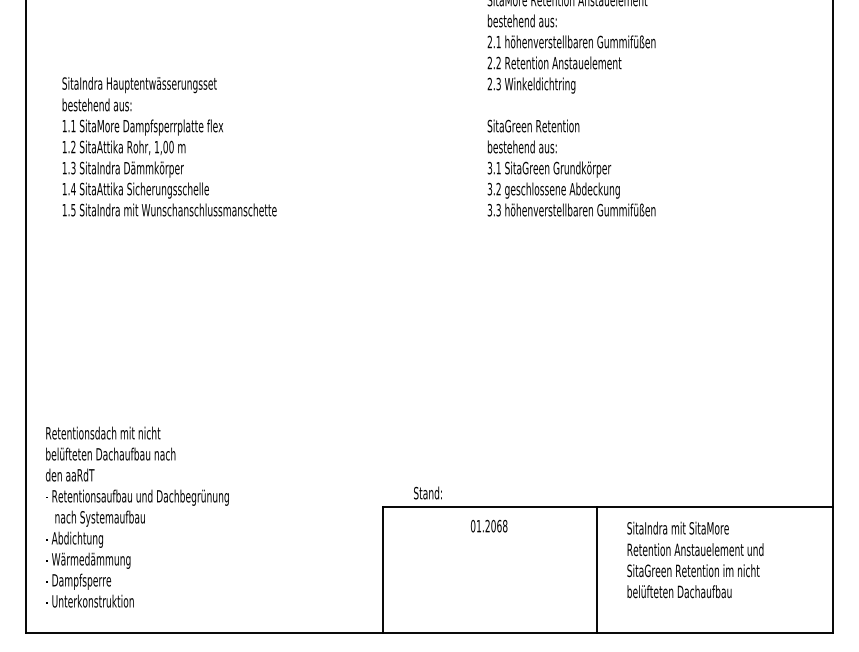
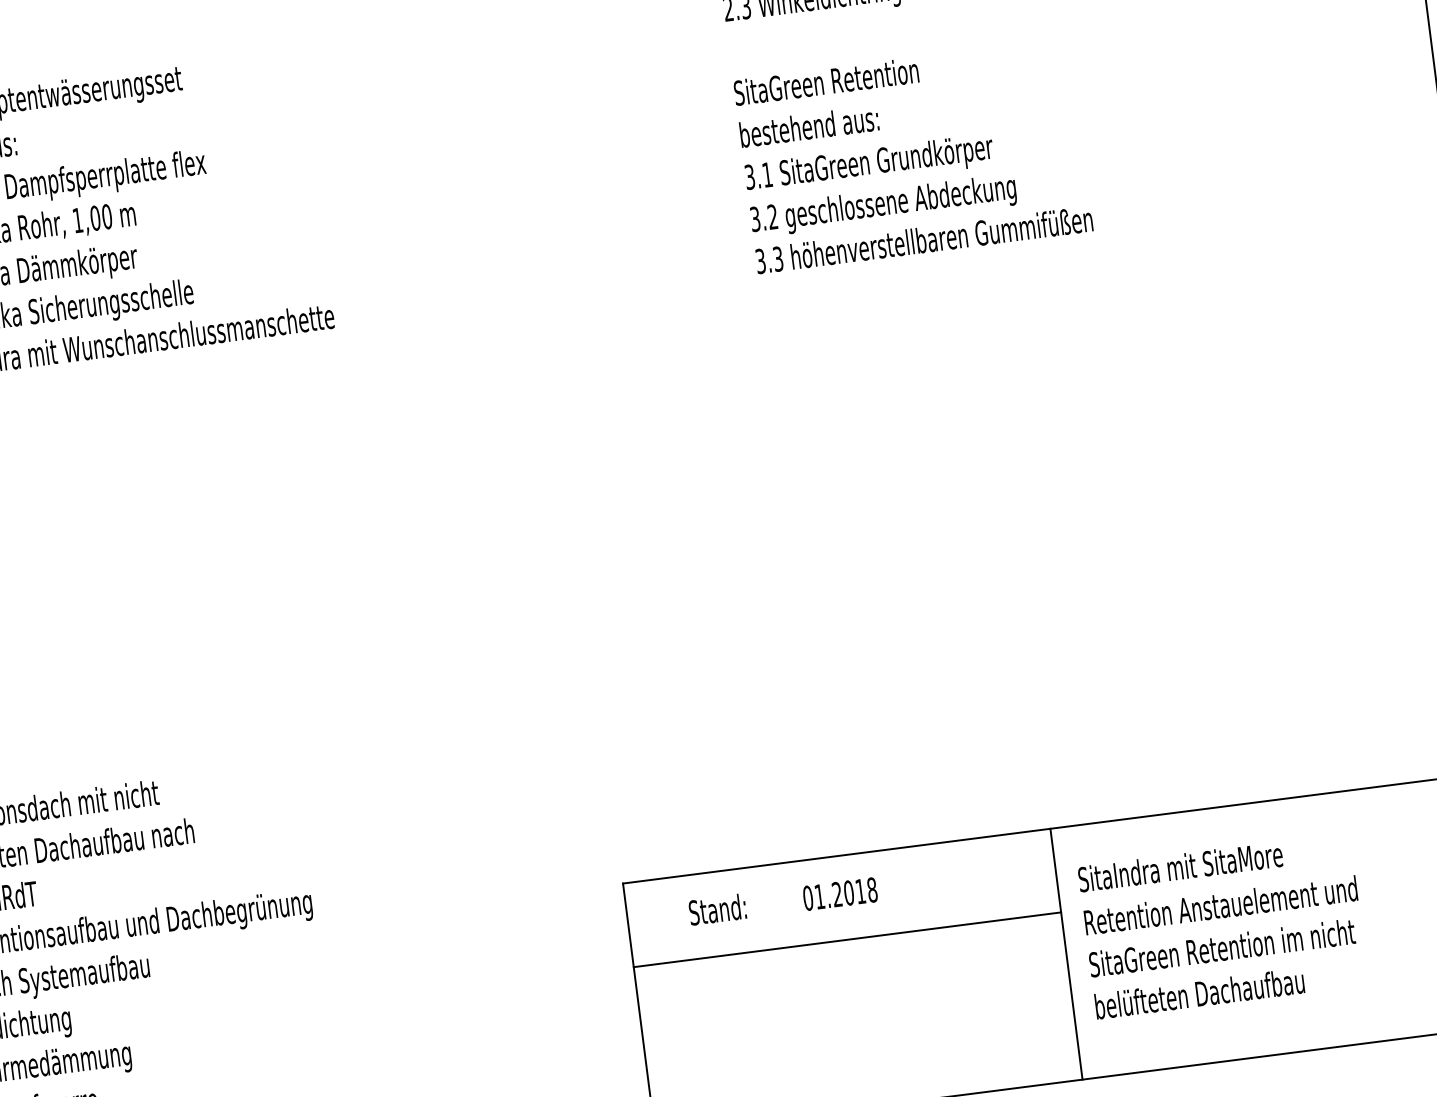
text: (427, 492) -> (716, 908), moved
text: (499, 525) -> (860, 890), 01.2068 -> 01.2018
line: (489, 549) -> (846, 940), added
text: (695, 559) -> (1223, 925), moved

